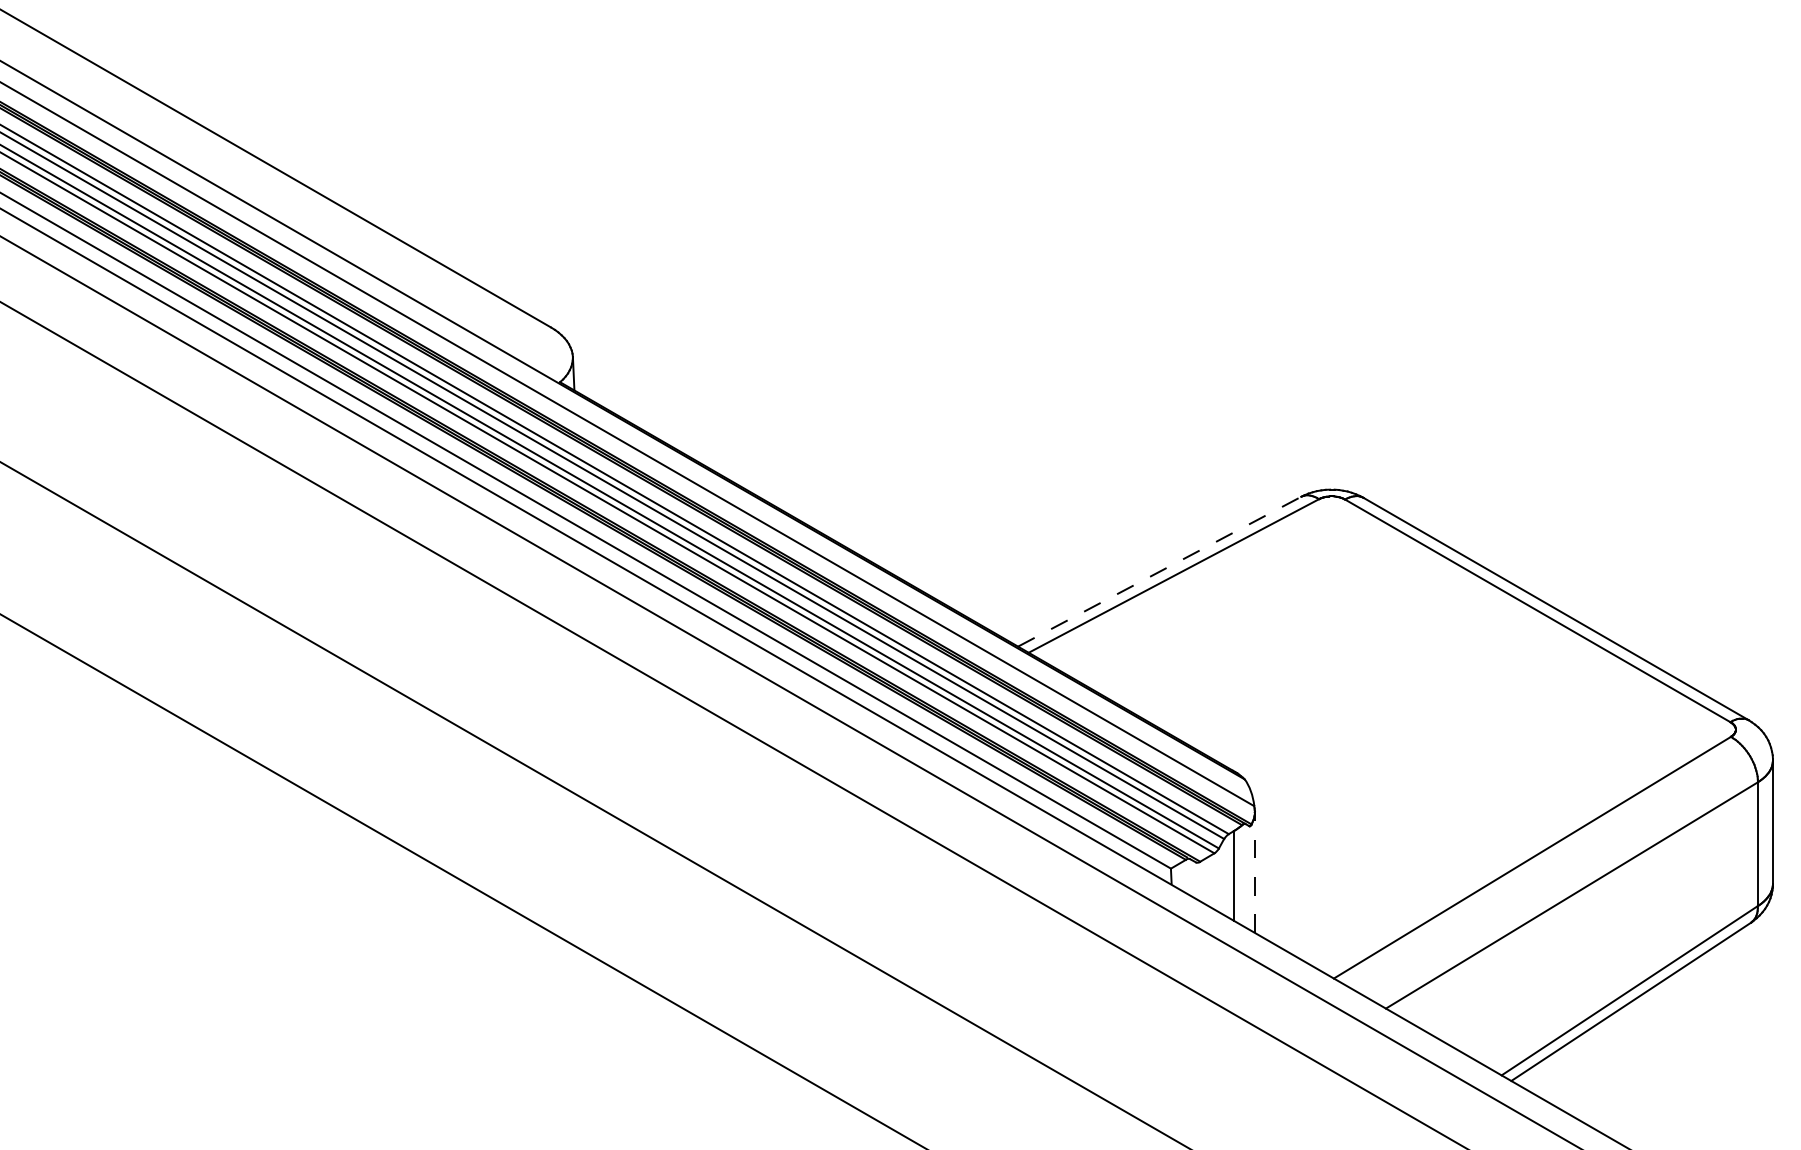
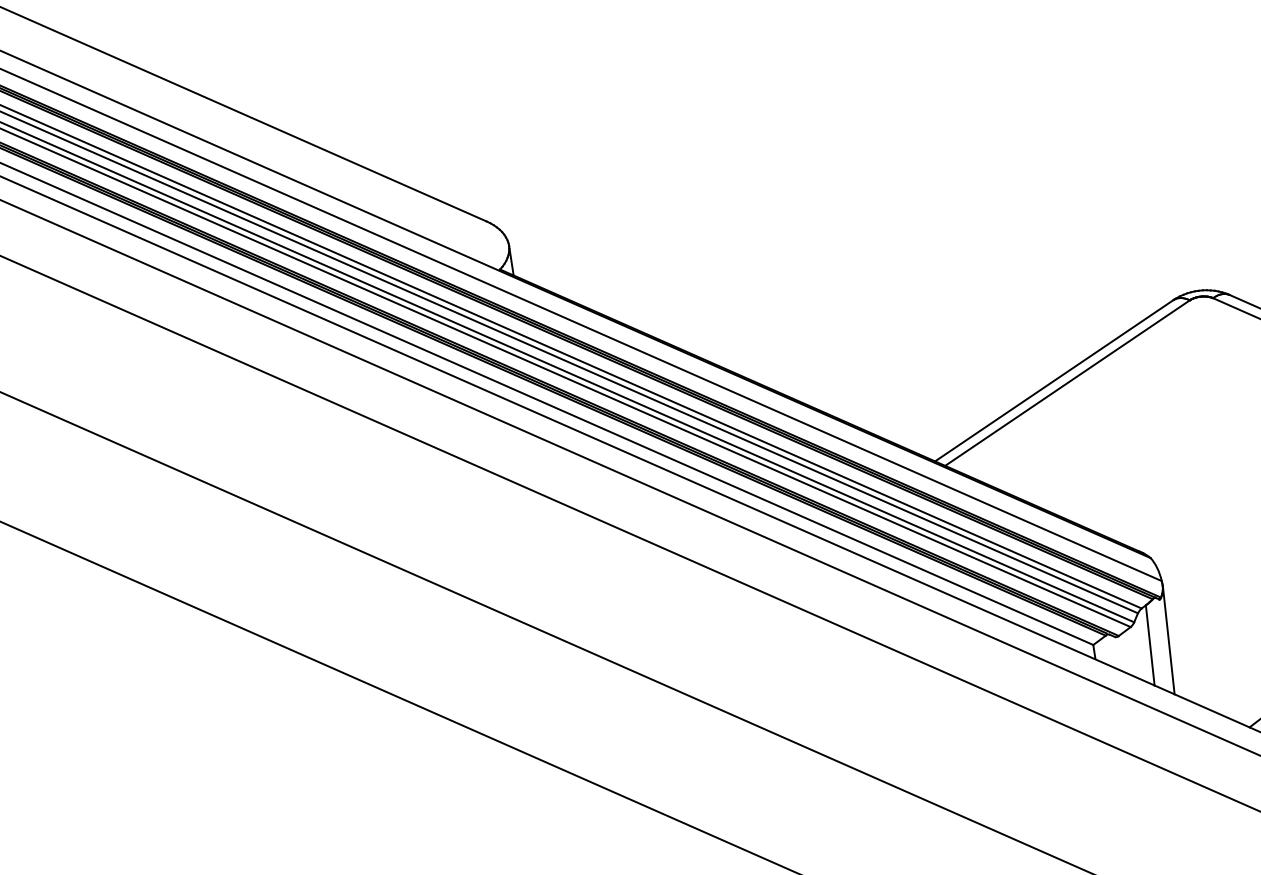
line: (1160, 571) -> (1055, 380), dashed -> solid
line: (1254, 872) -> (1168, 640), dashed -> solid

